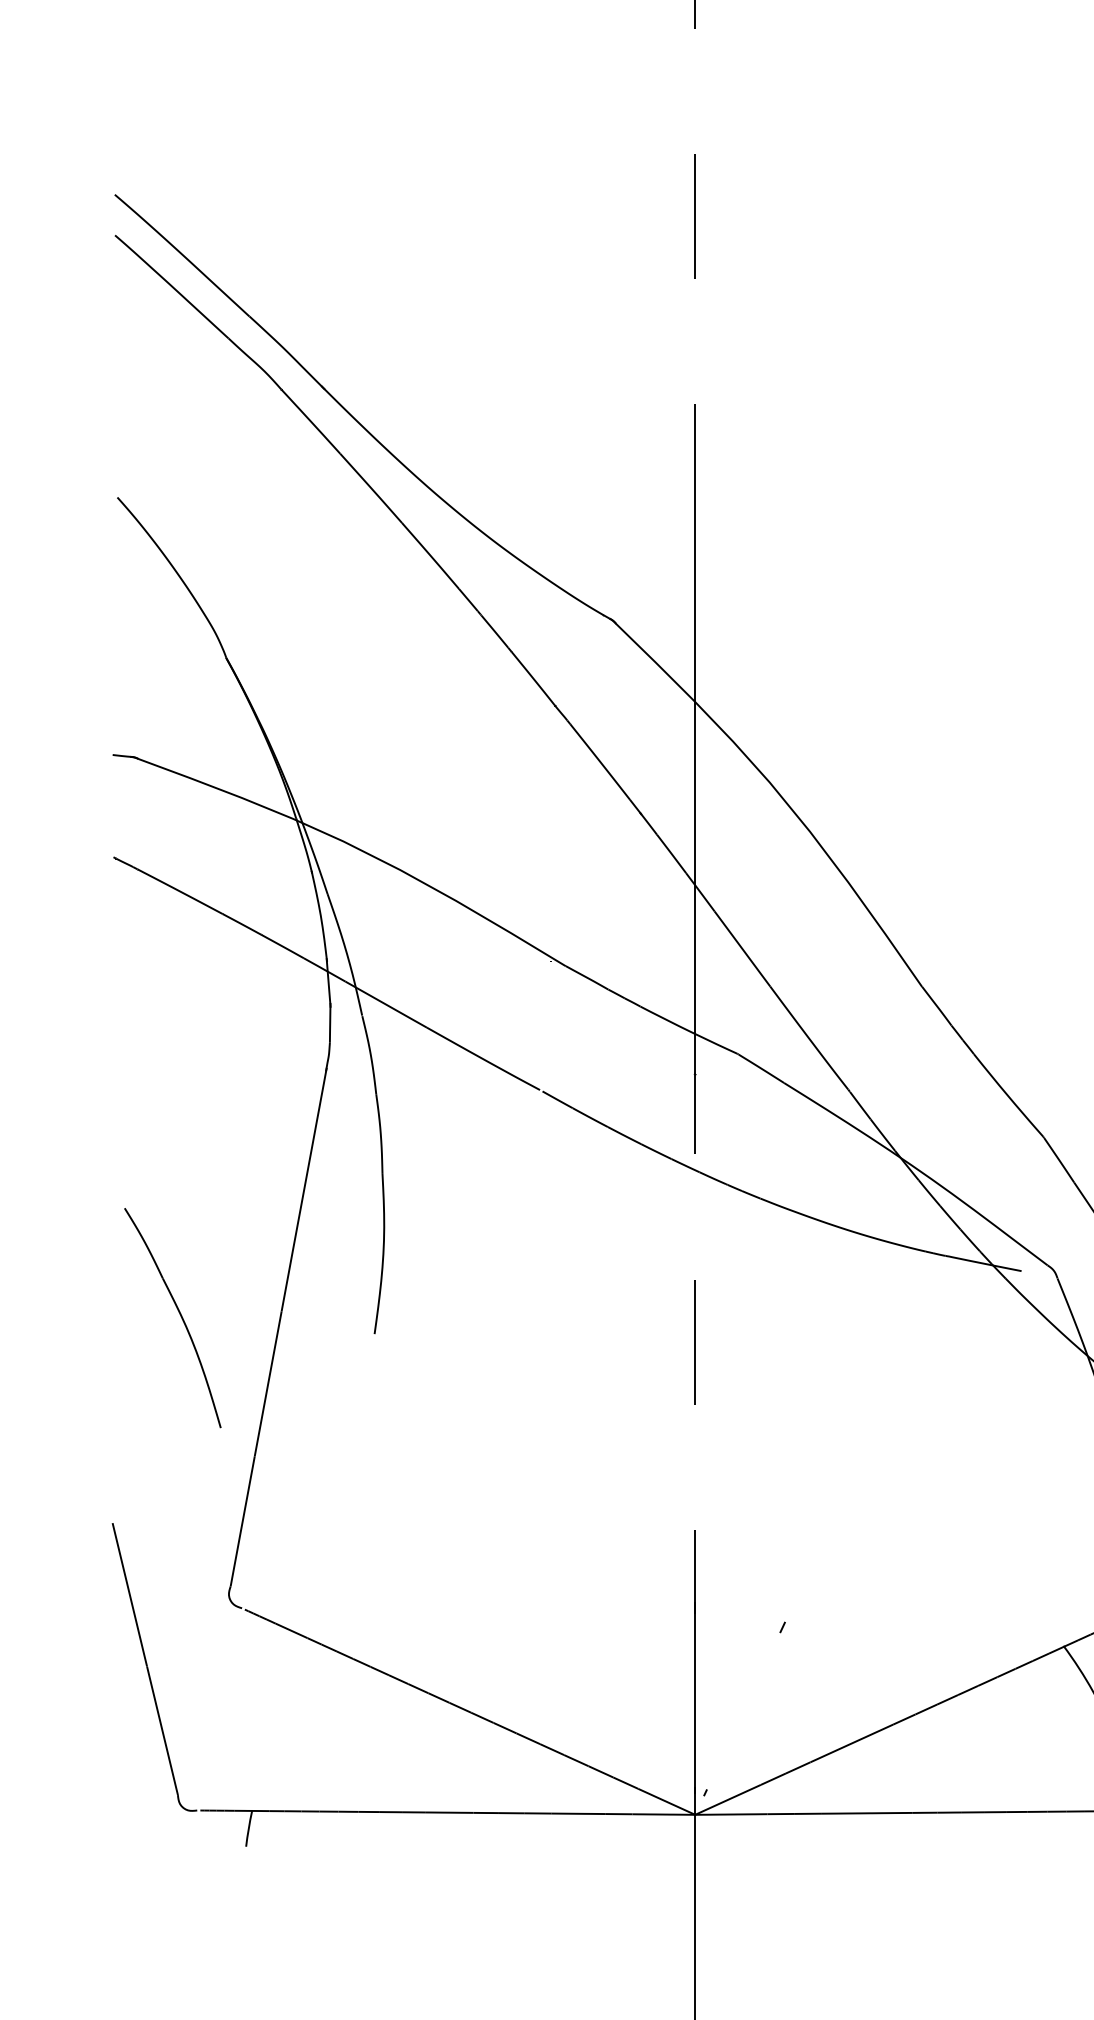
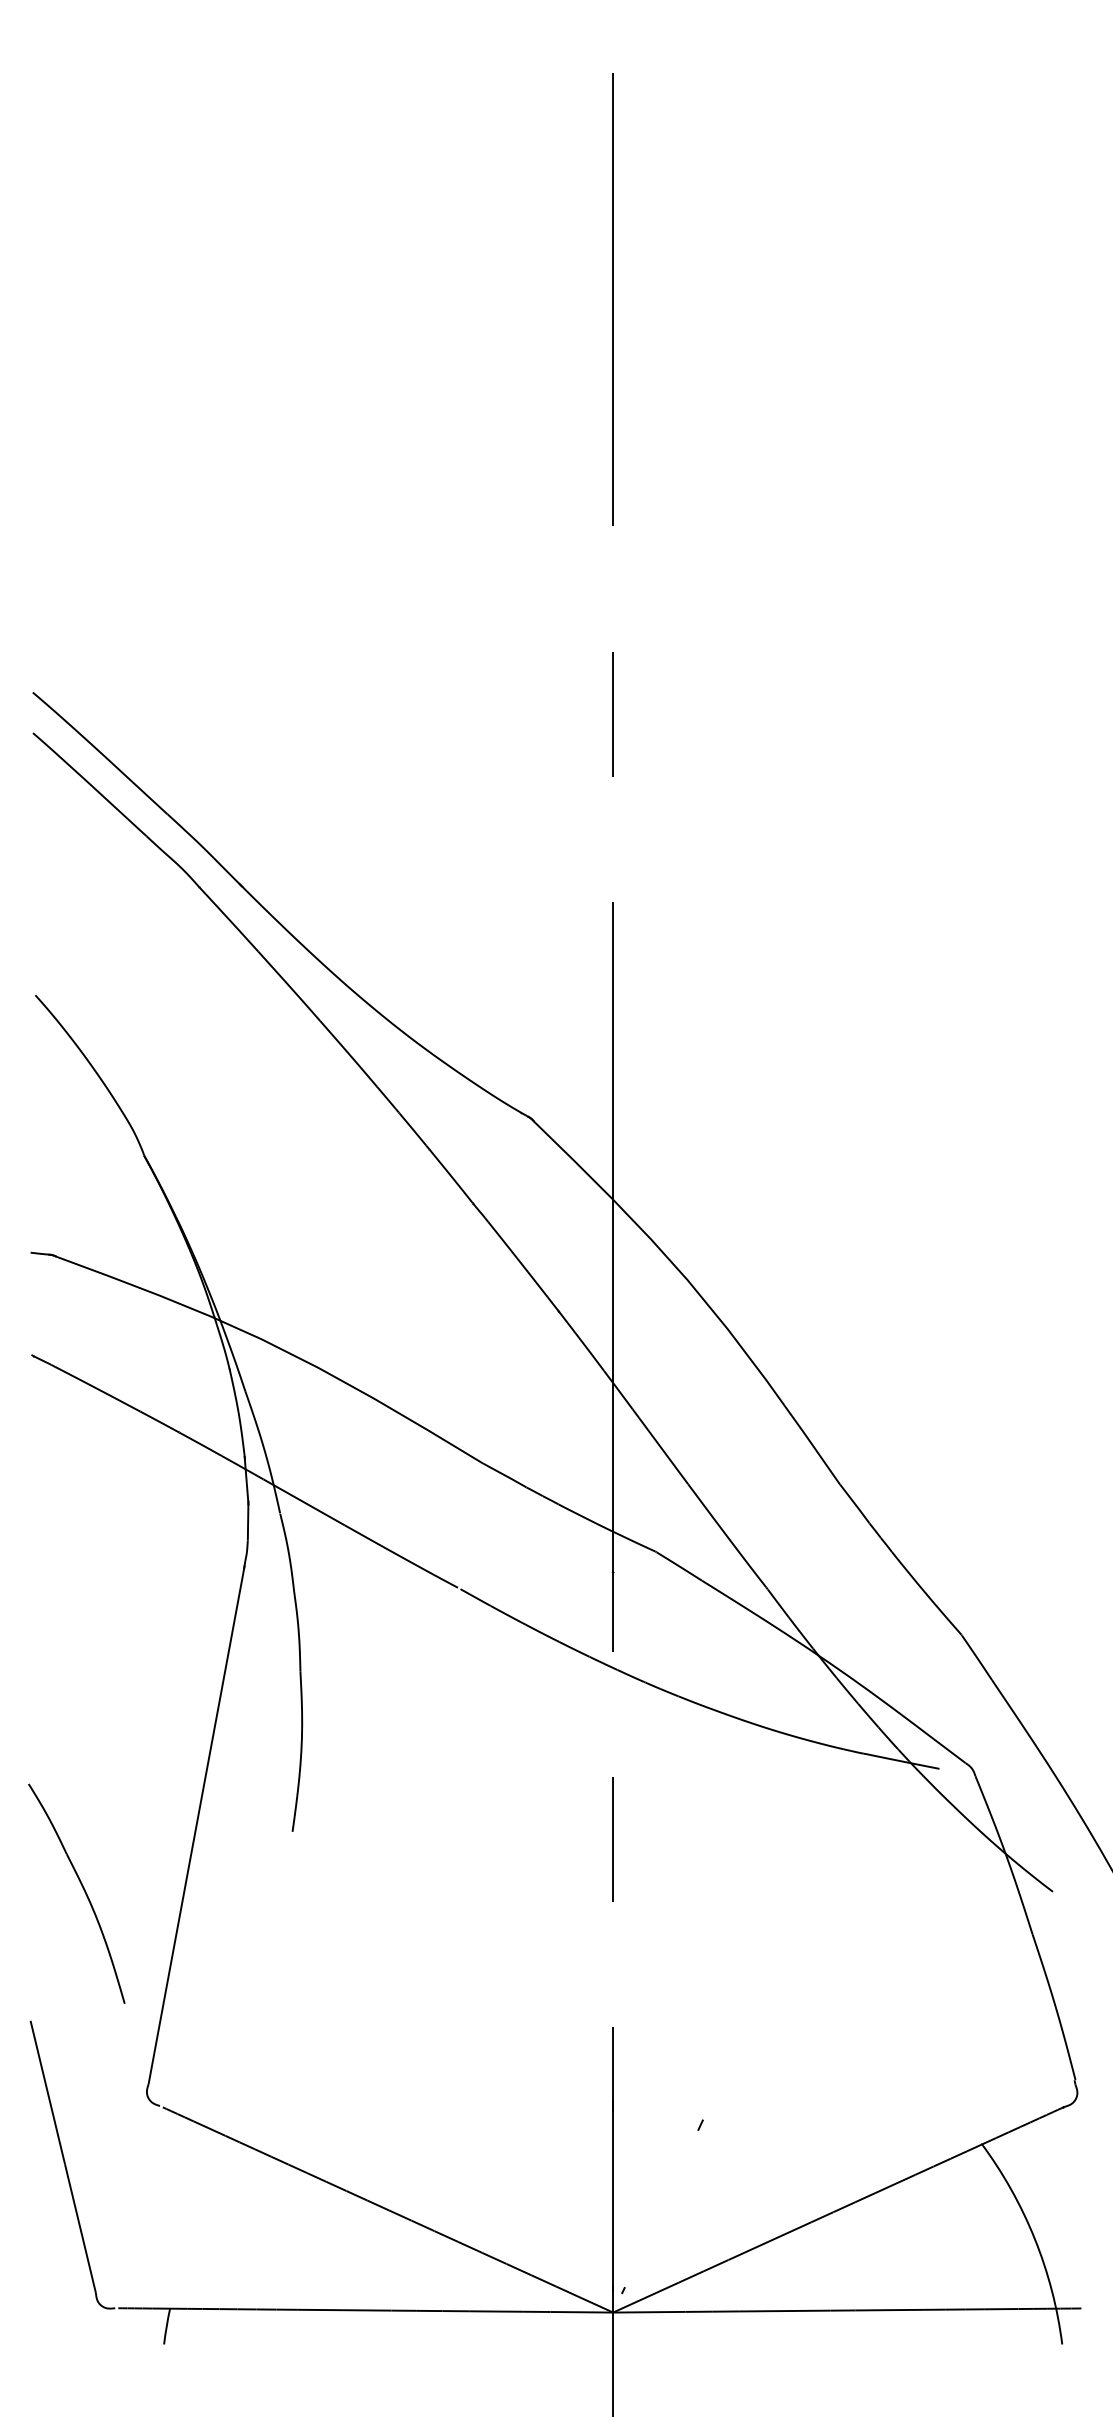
part: (179, 1314) -> (83, 1890), moved

